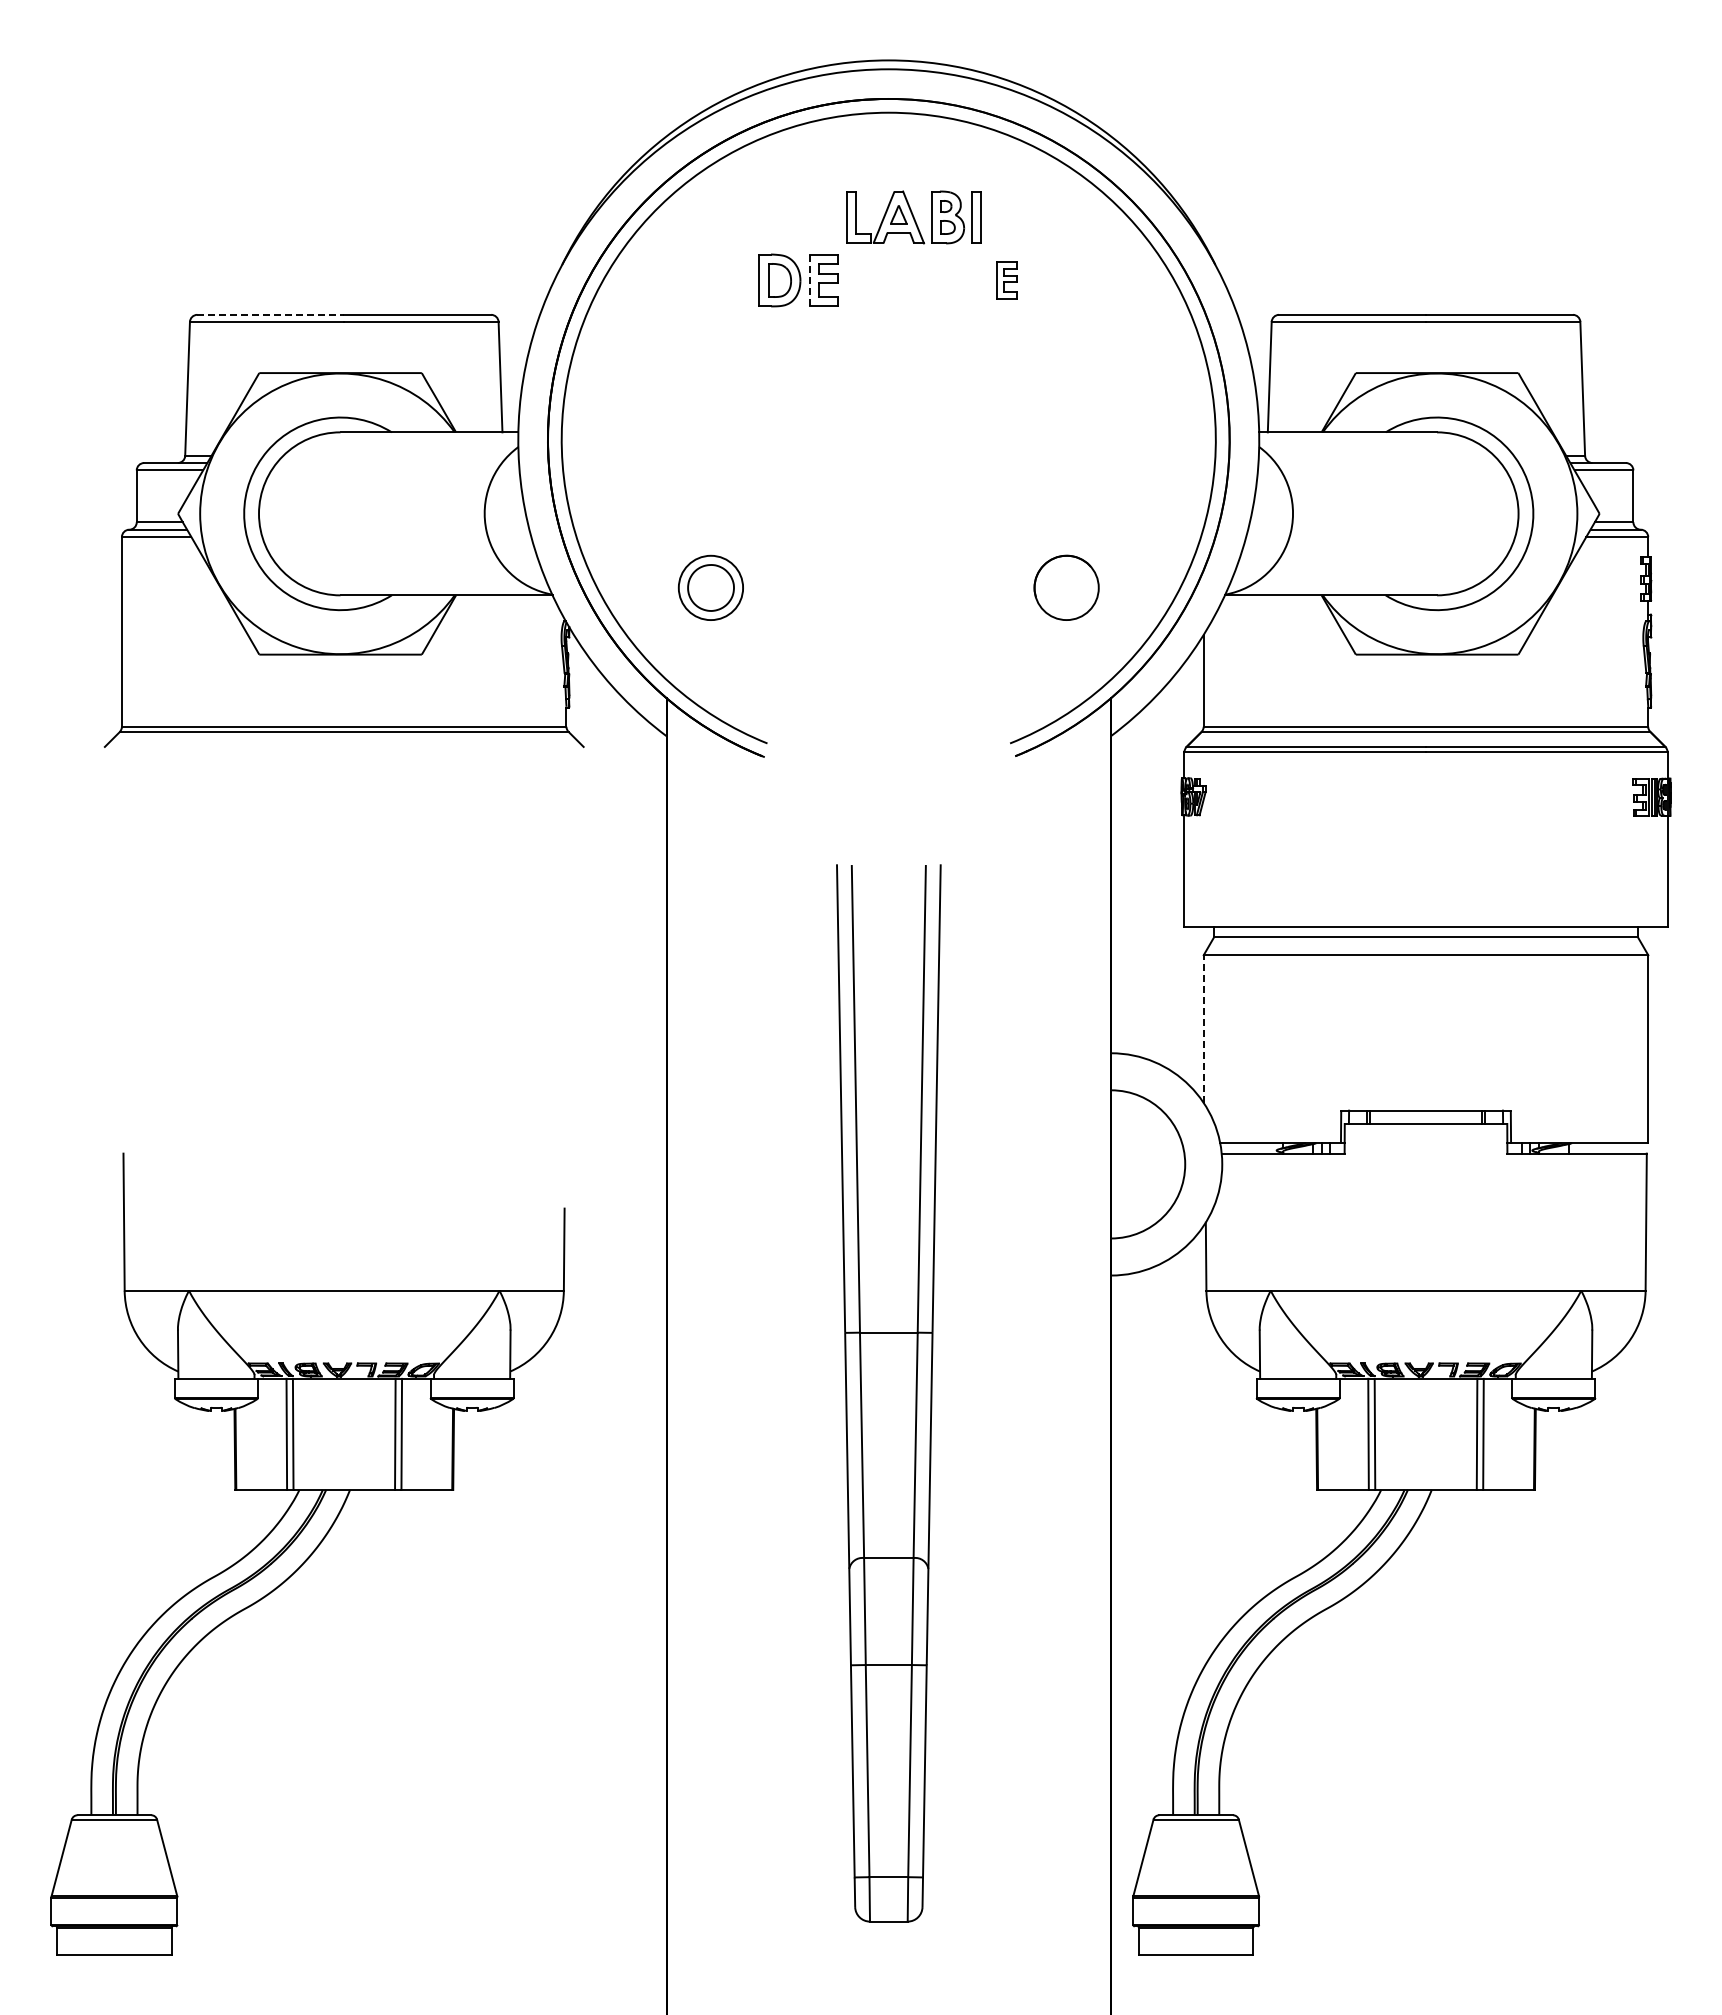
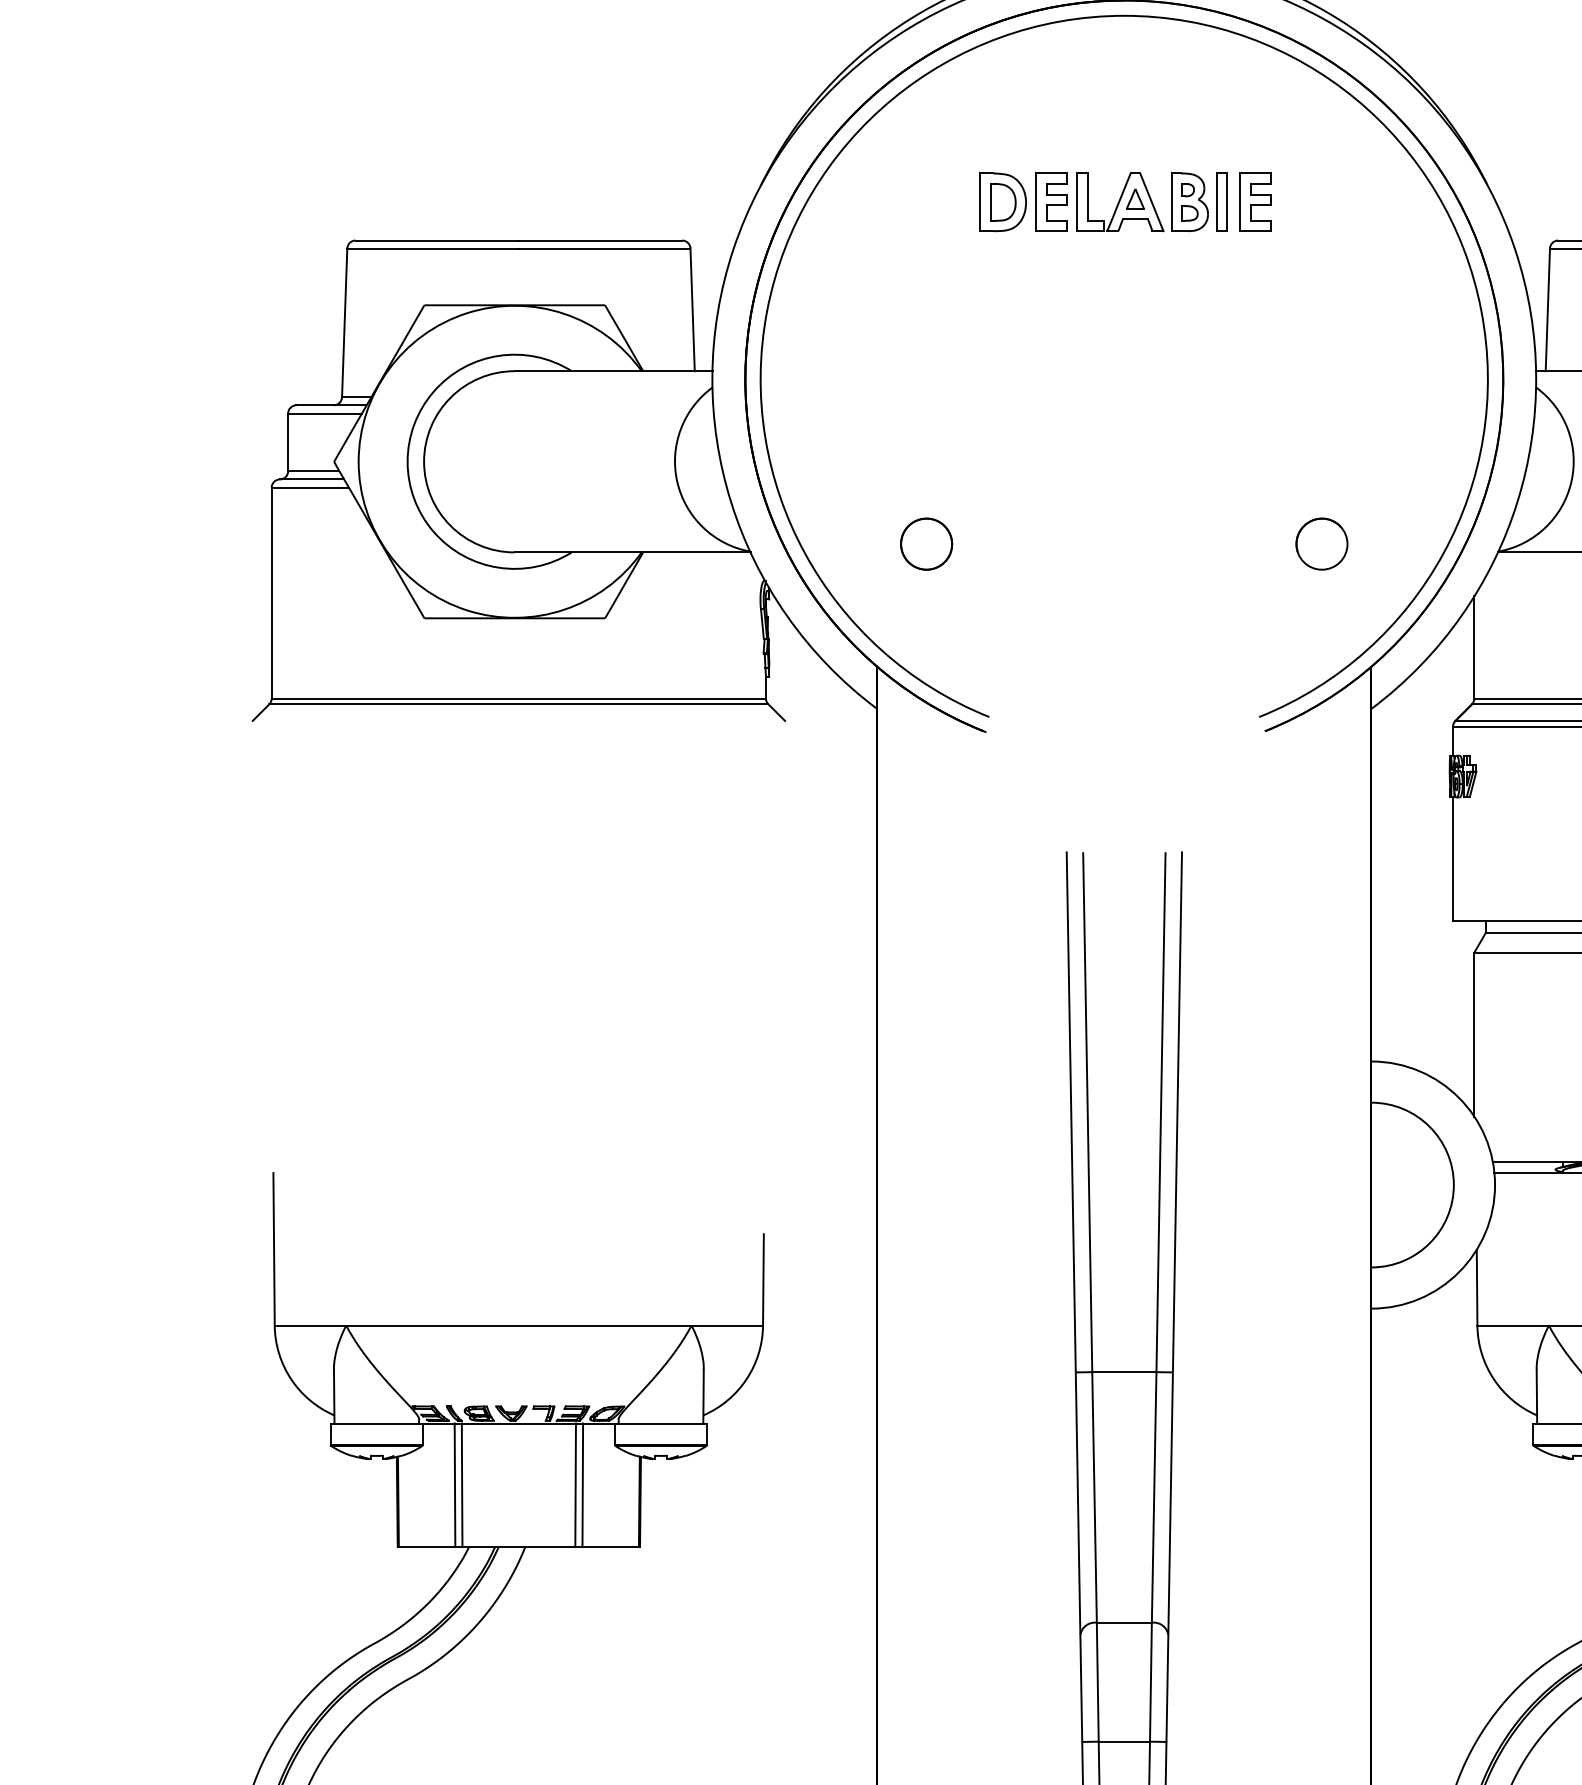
part: (913, 217) -> (1151, 202), moved
line: (809, 280) -> (1036, 202), dashed -> solid
part: (1006, 280) -> (1255, 202), size x1.43
line: (271, 314) -> (437, 240), dashed -> solid
circle: (710, 587) -> (926, 543), size x0.71
part: (1066, 587) -> (1321, 543), size x0.71
line: (1203, 1029) -> (1474, 1035), dashed -> solid

